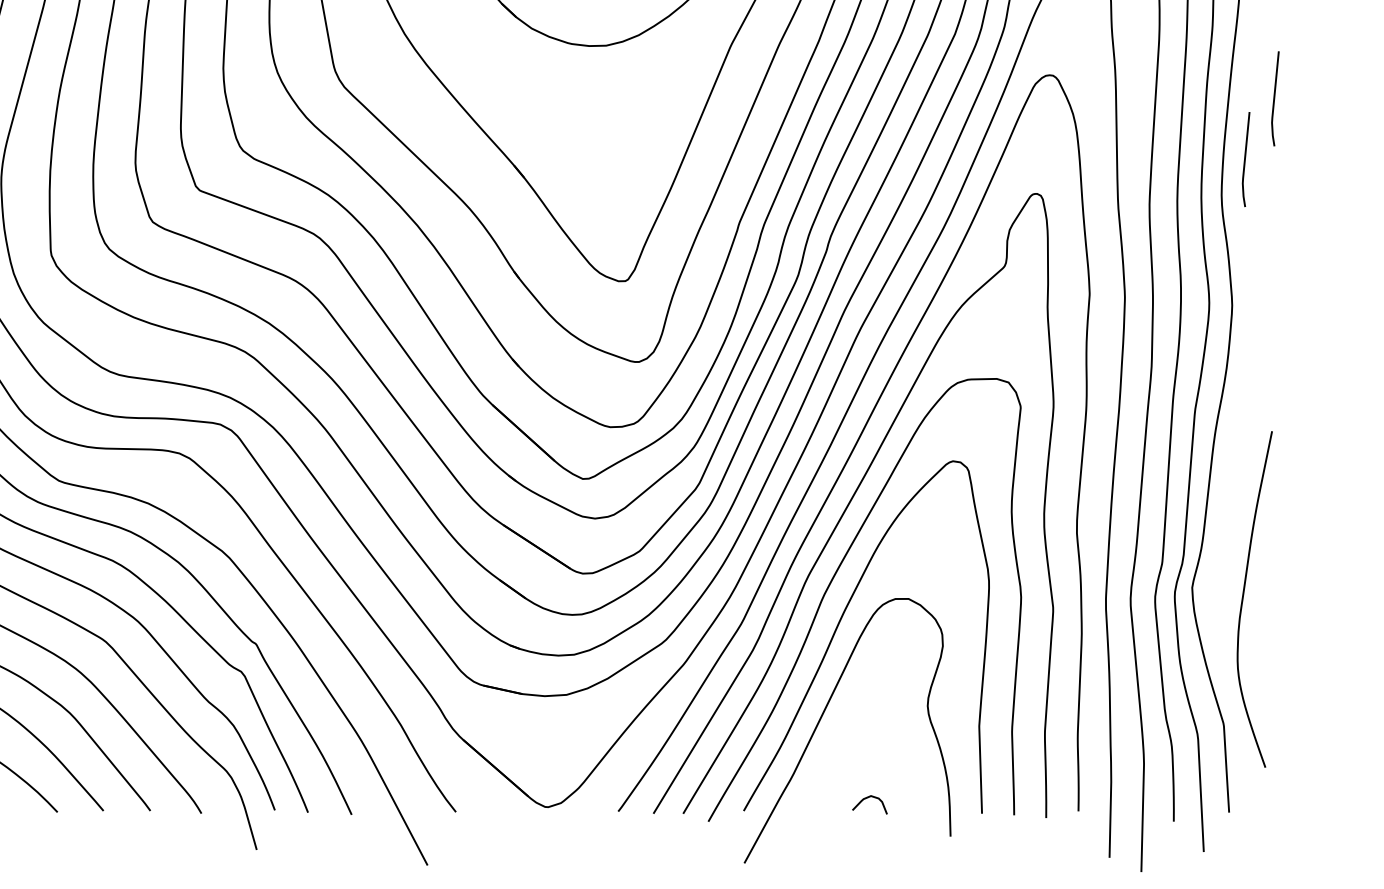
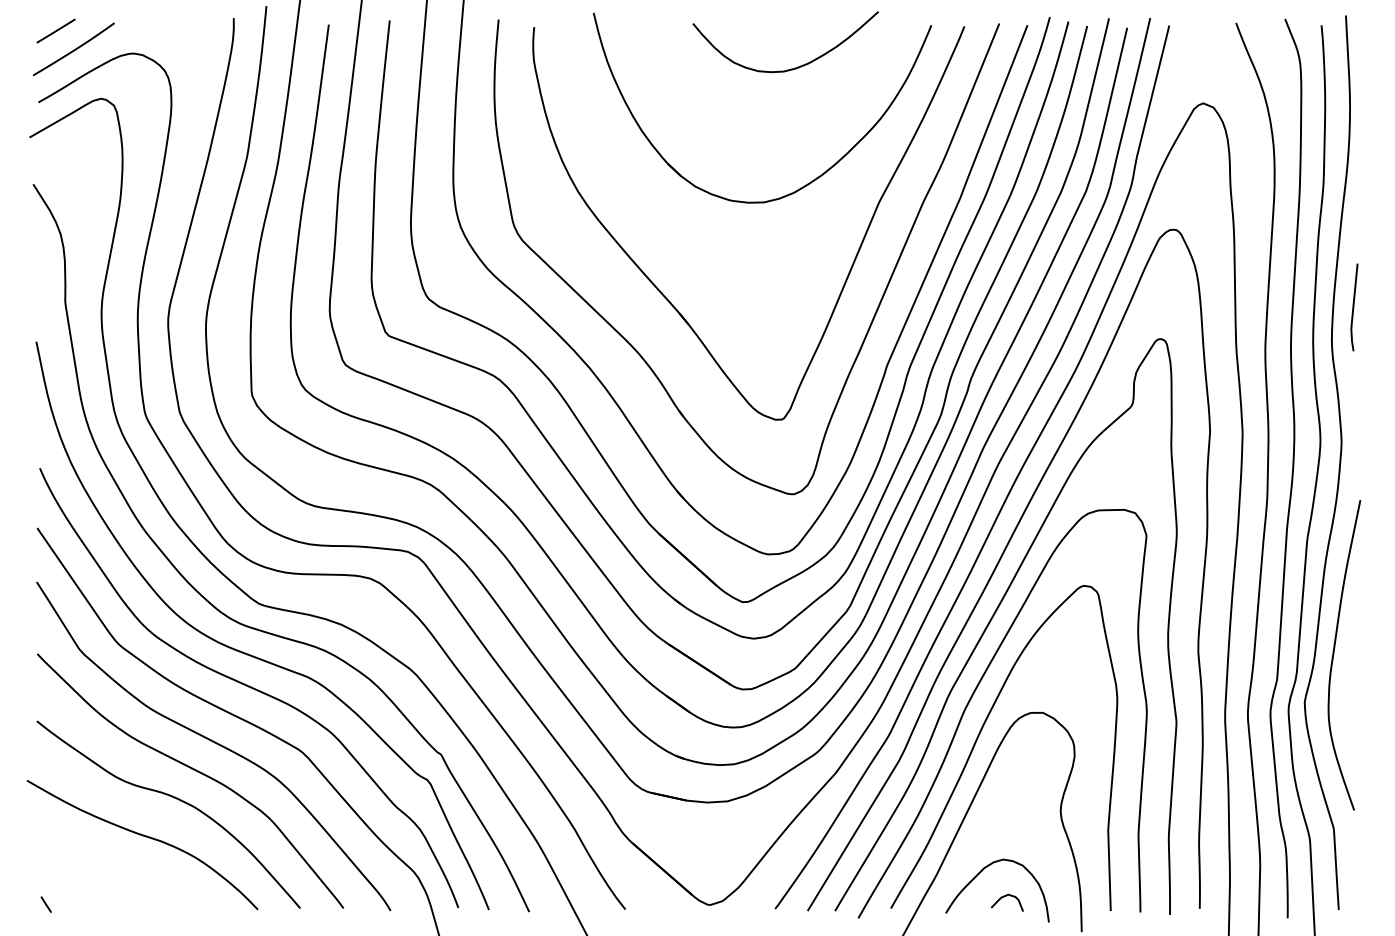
line: (1275, 98) -> (1381, 251), removed
curve: (1244, 598) -> (1334, 654), moved
curve: (840, 773) -> (980, 873), added

